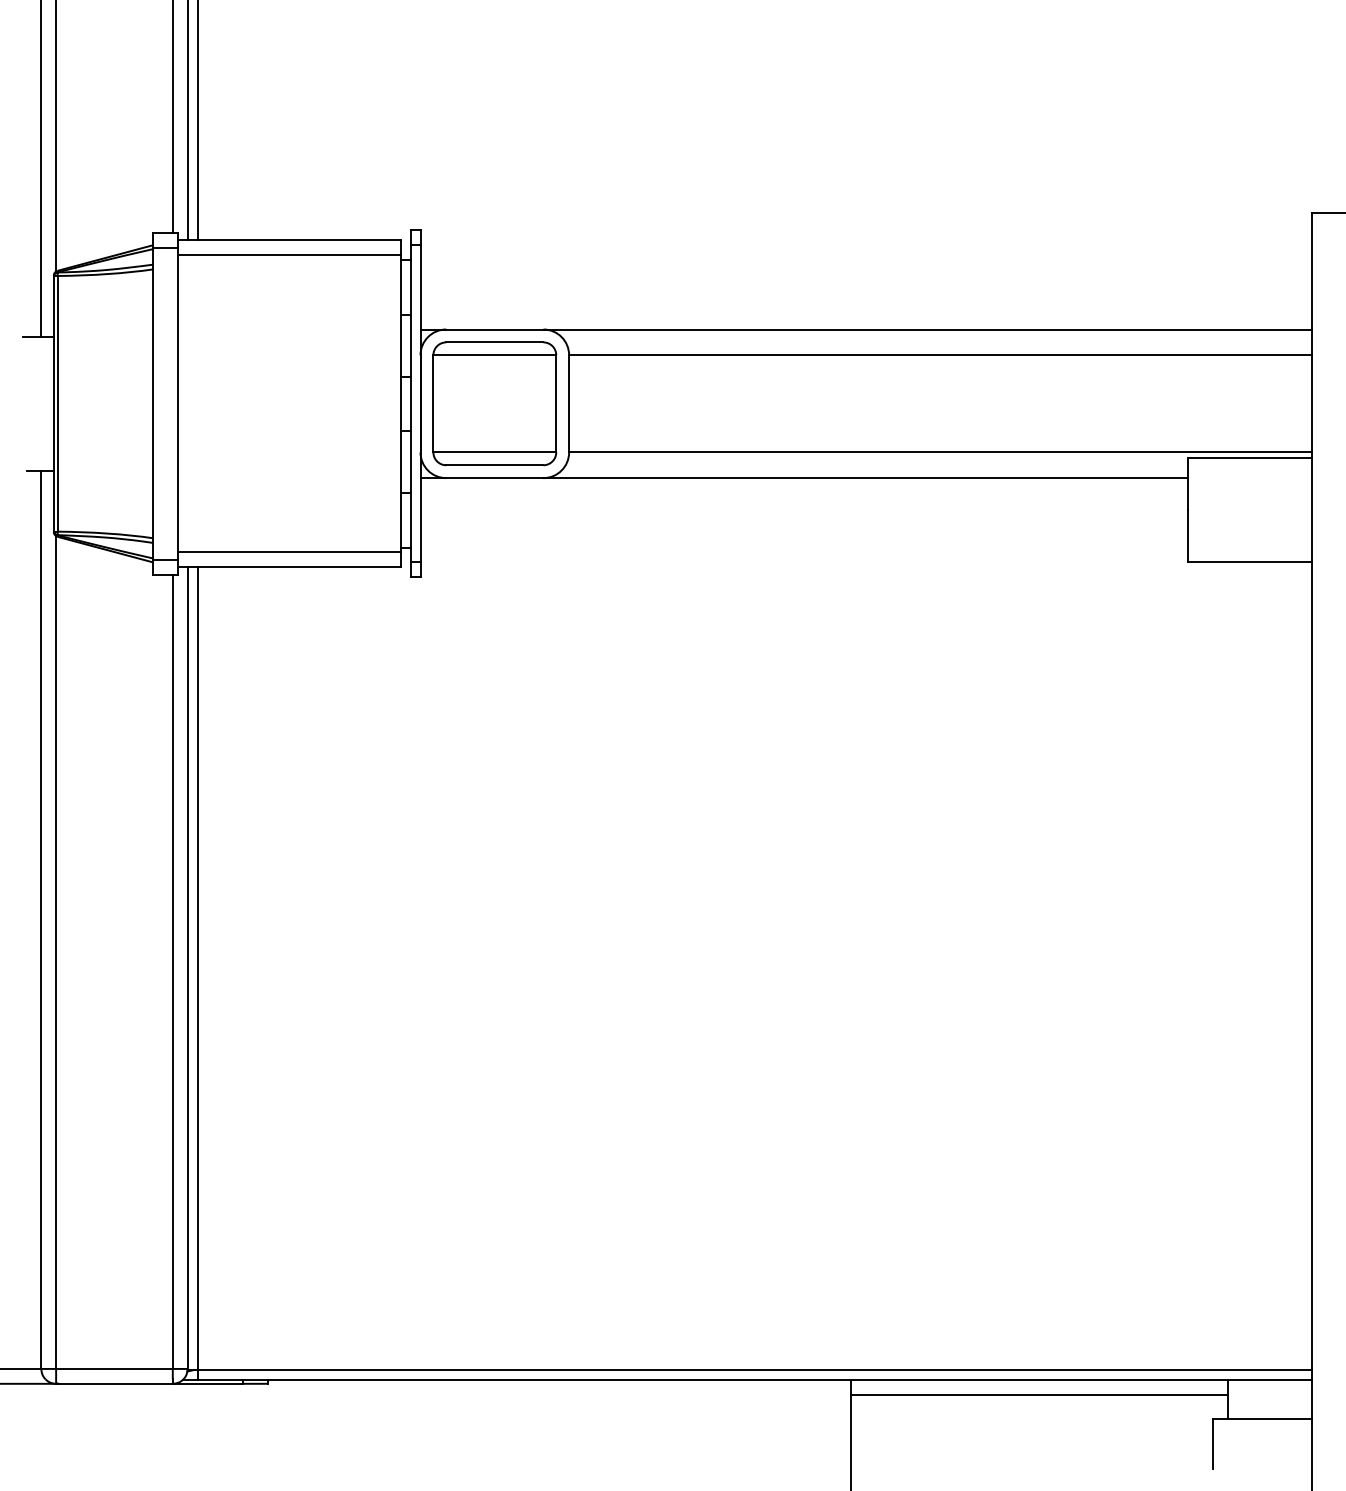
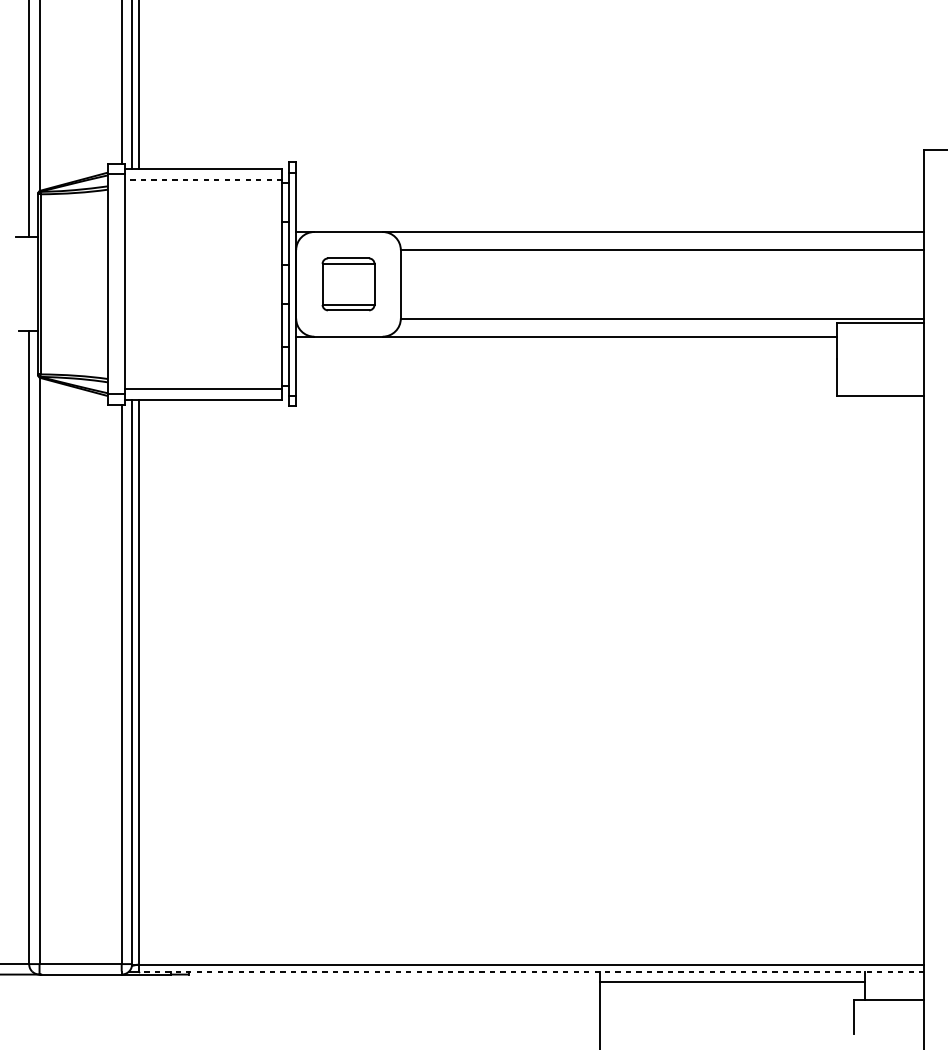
line: (288, 255) -> (203, 179), solid -> dashed
part: (494, 403) -> (348, 284), size x0.6
line: (754, 1379) -> (531, 971), solid -> dashed

